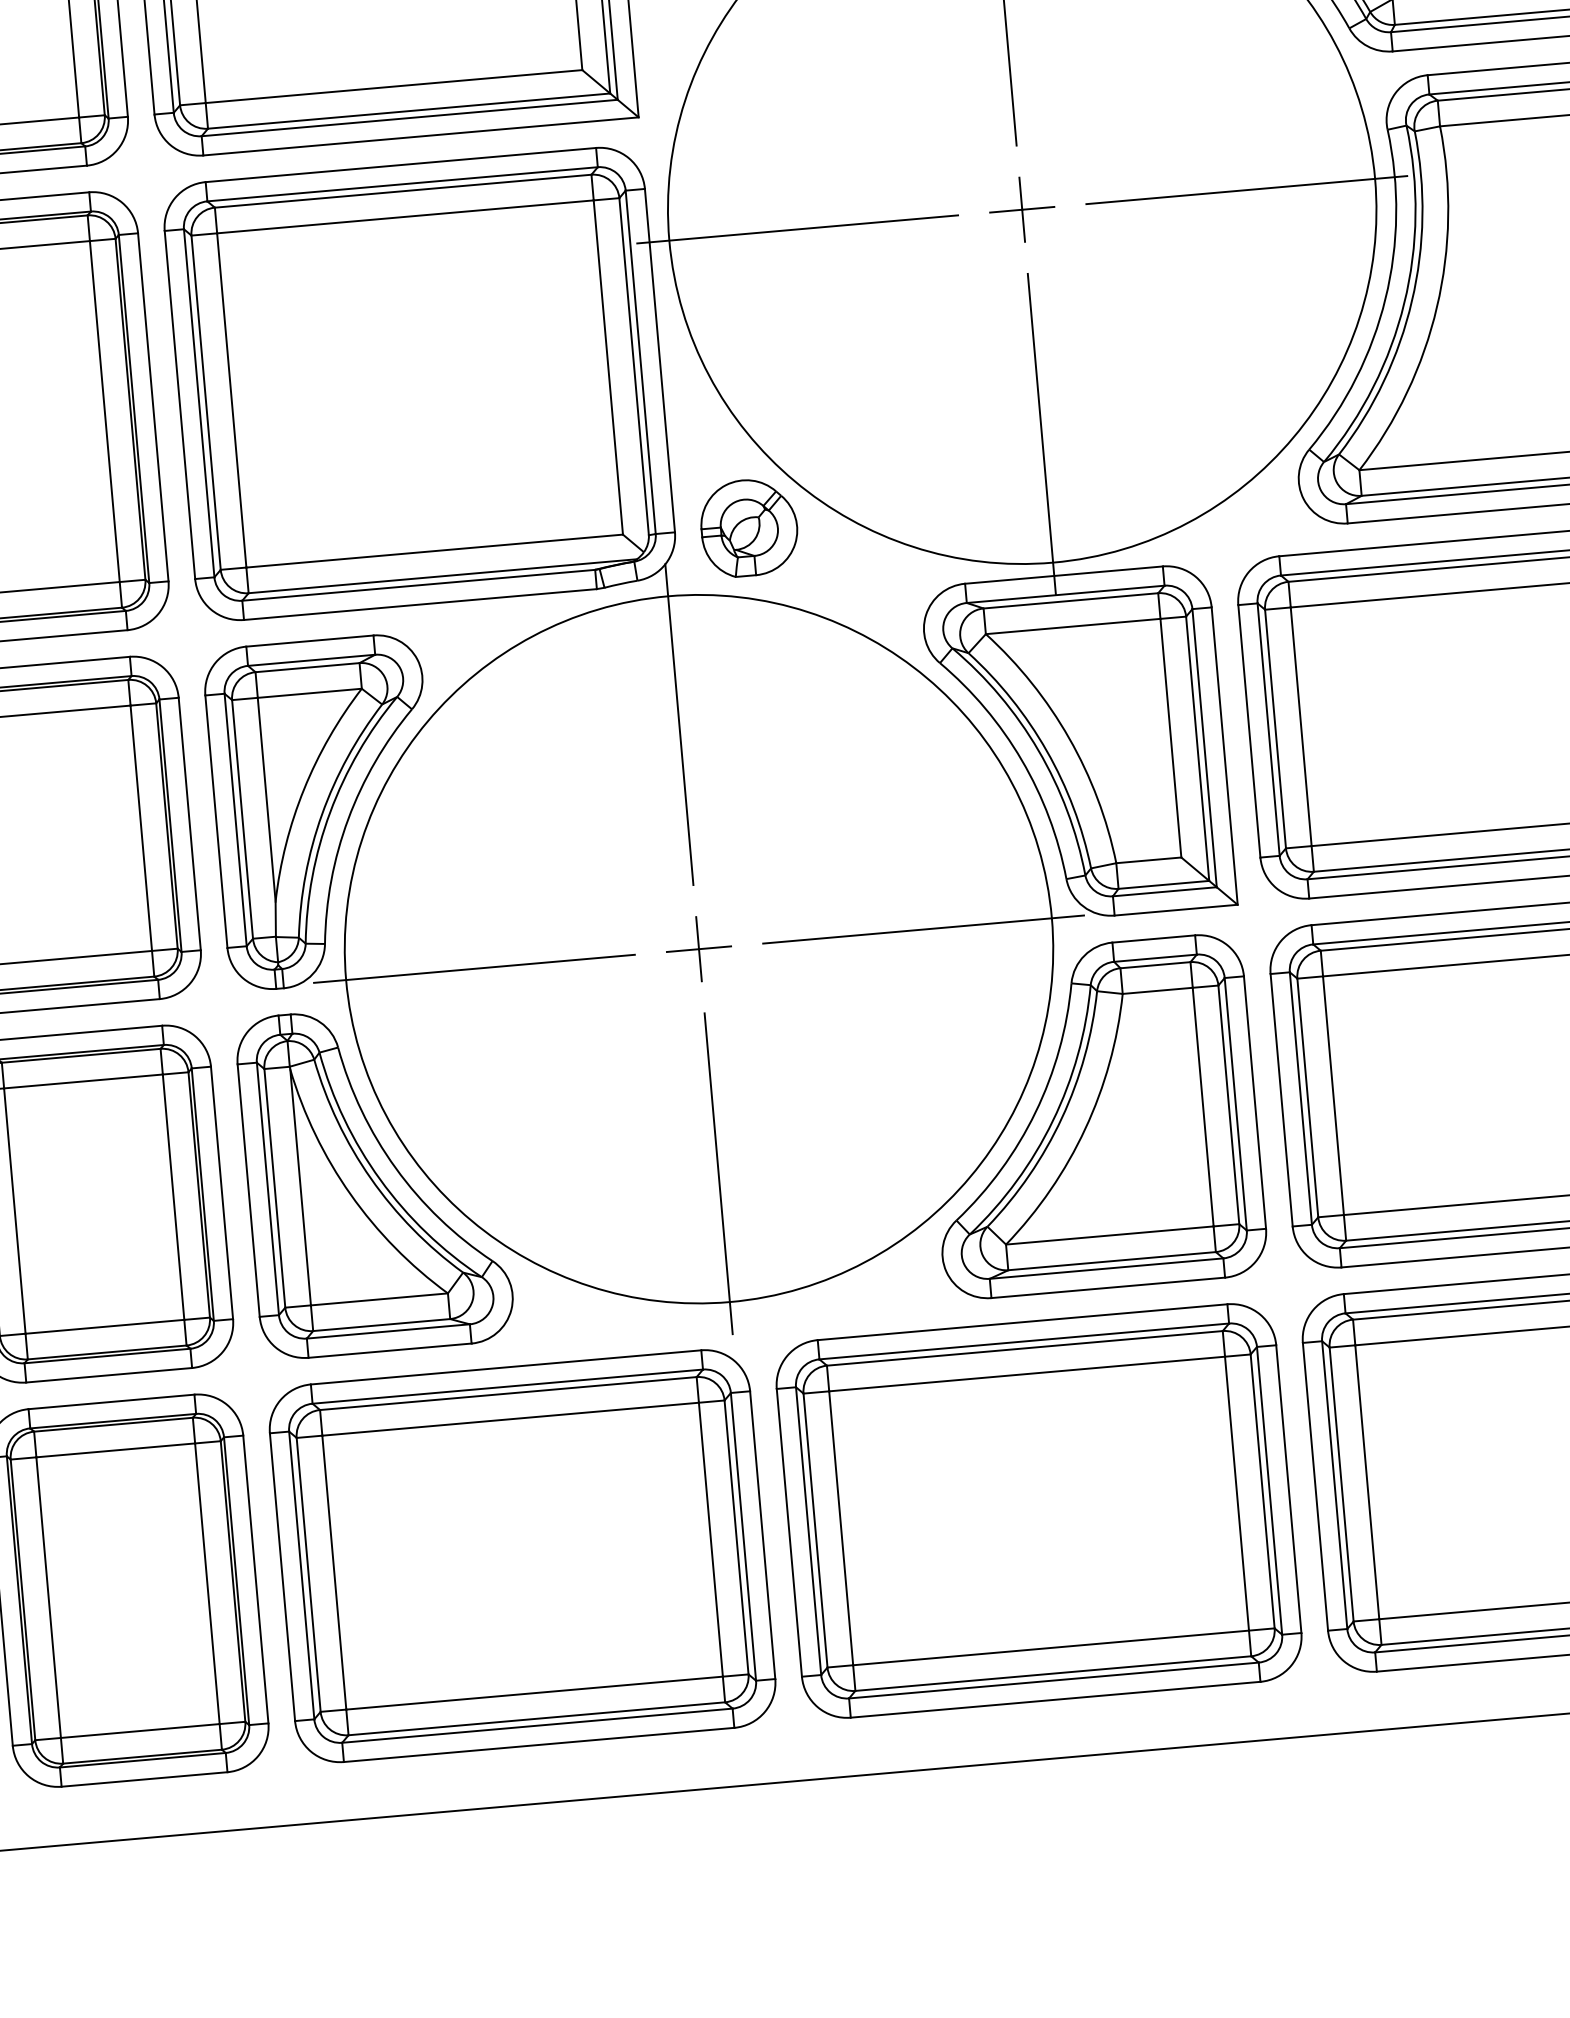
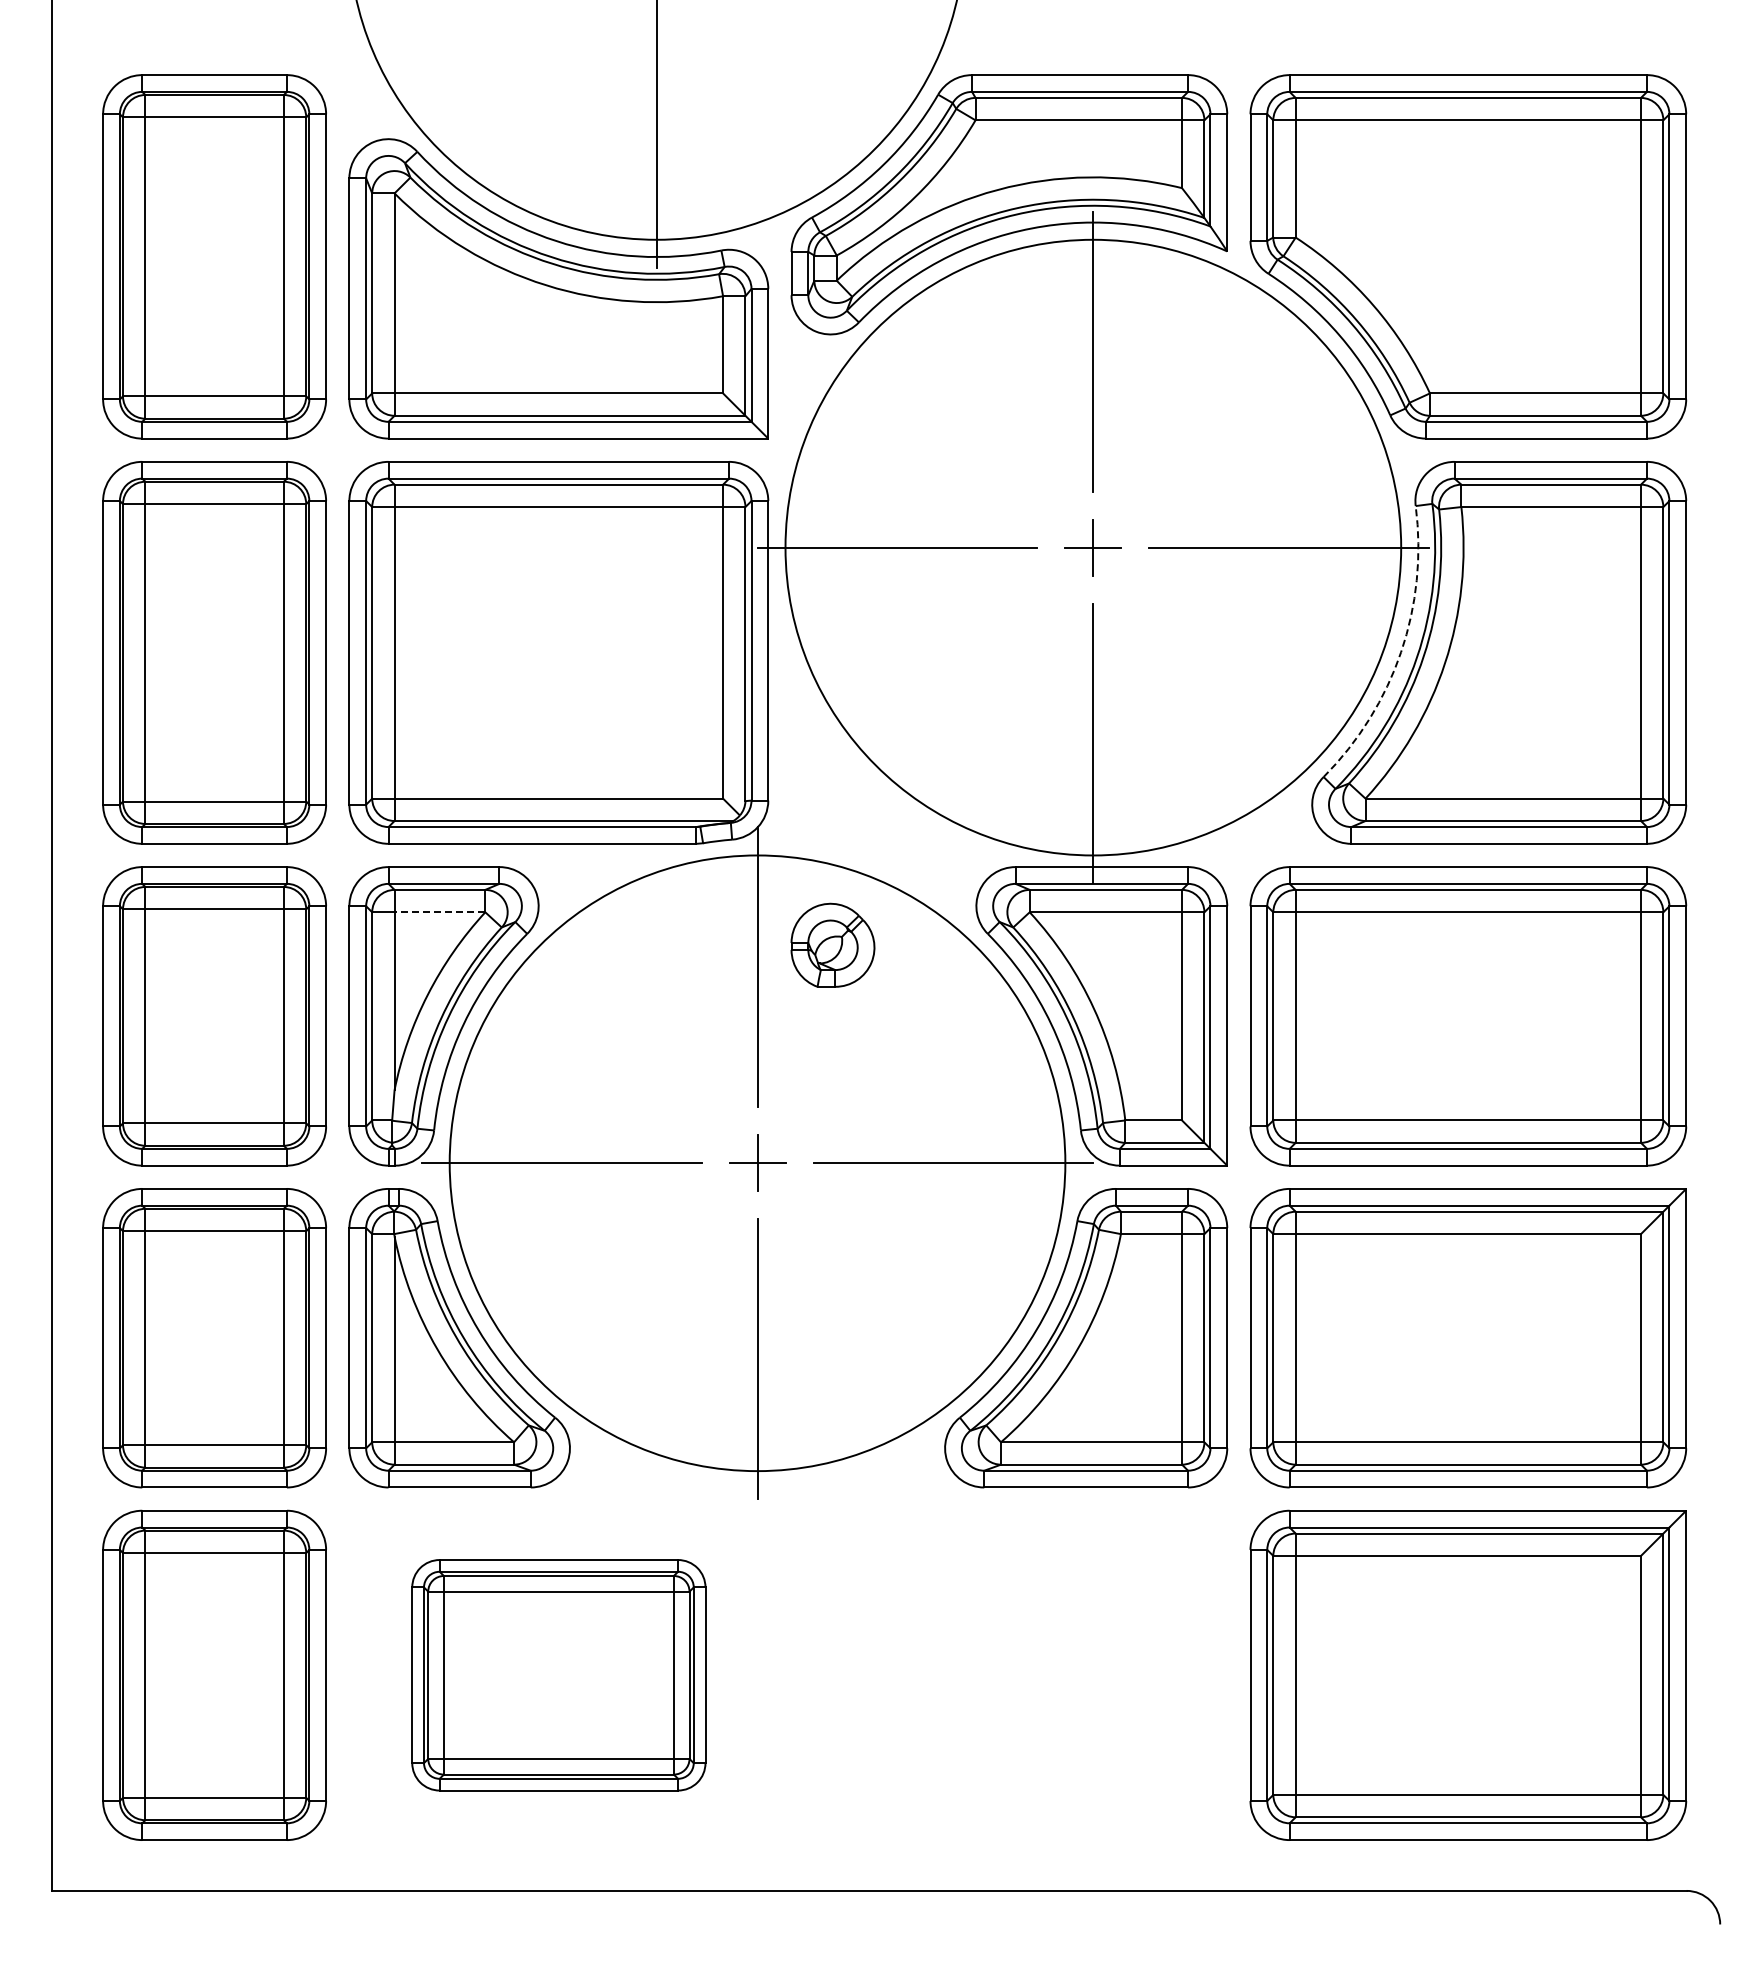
arc: (1385, 299) -> (1401, 652), solid -> dashed
part: (748, 526) -> (832, 944), moved
line: (309, 693) -> (439, 912), solid -> dashed
part: (1039, 1509) -> (1009, 1674), removed
part: (522, 1555) -> (558, 1674), size x0.7

